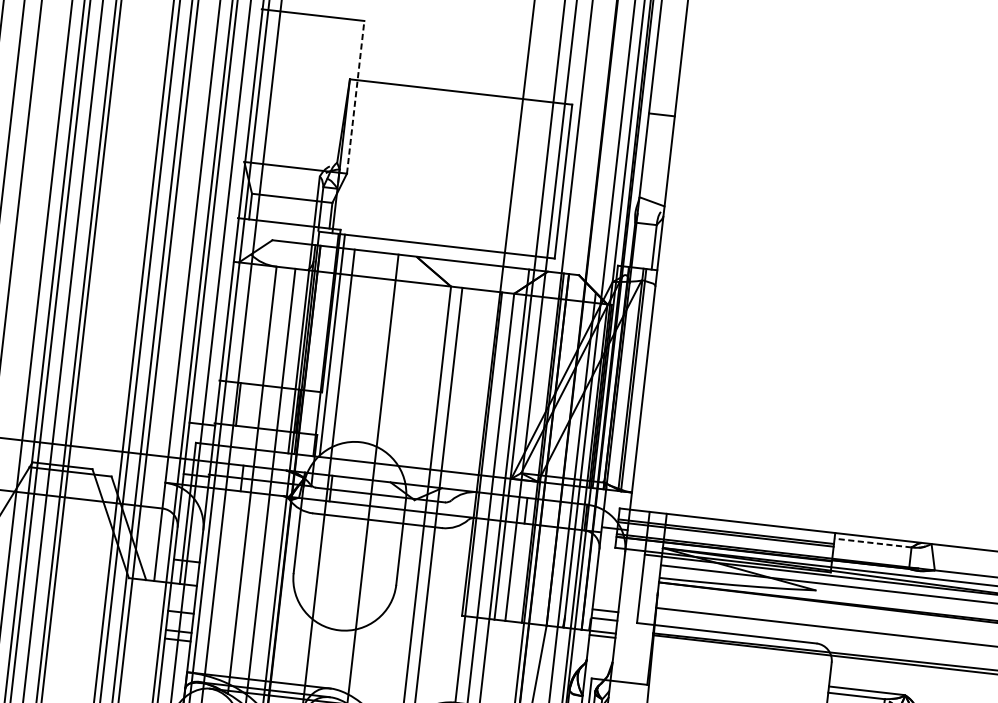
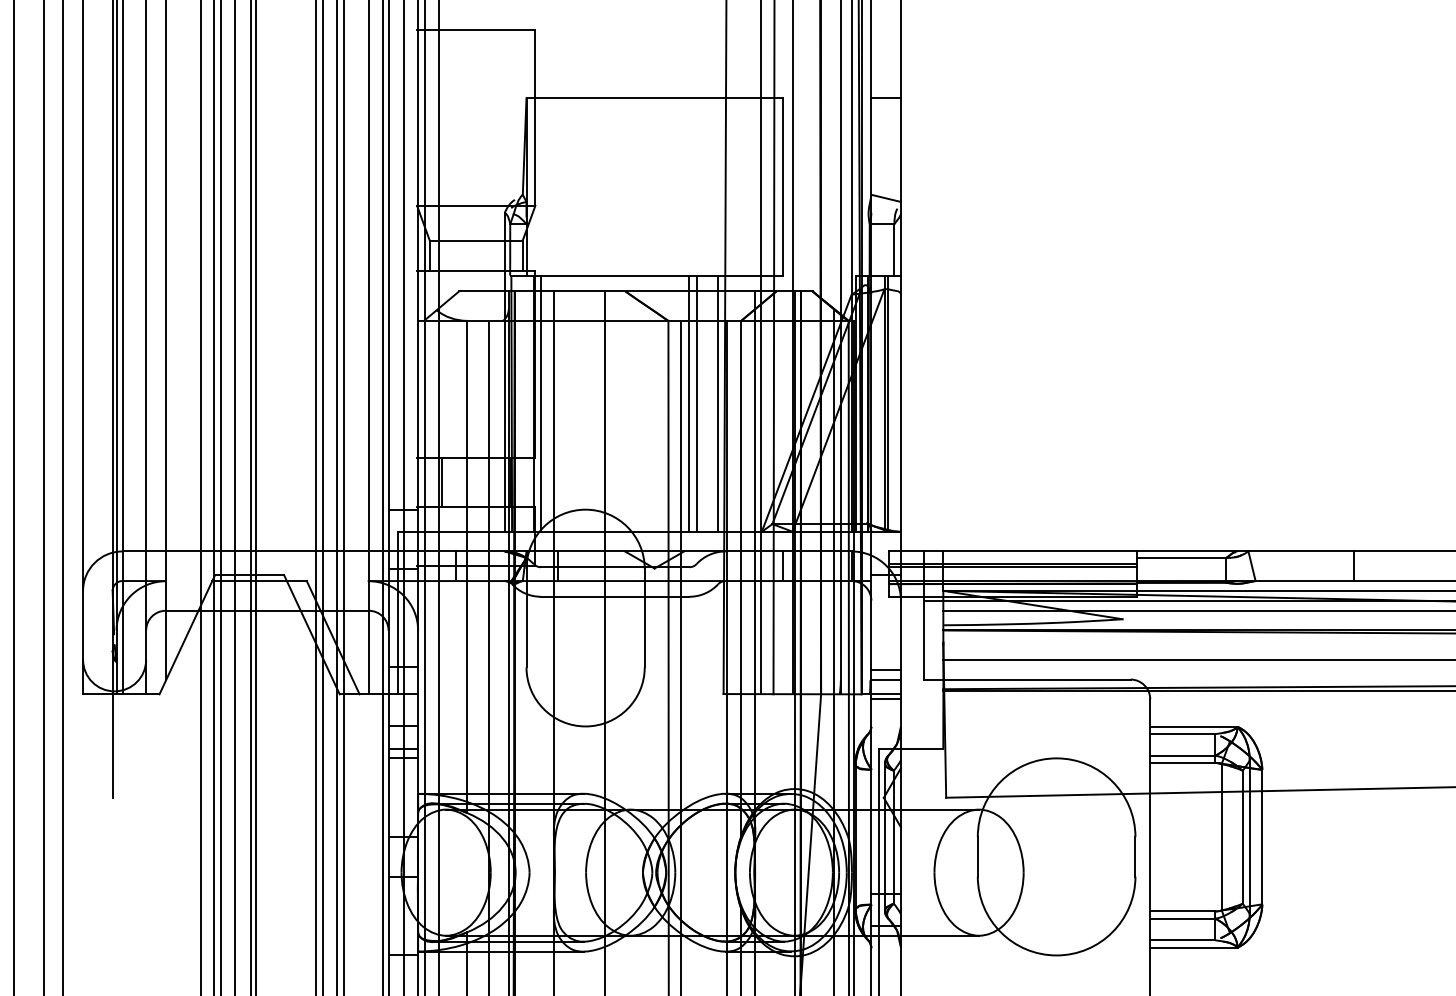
line: (355, 96) -> (535, 117), dashed -> solid
line: (461, 360) -> (689, 403), added
line: (467, 361) -> (696, 403), added
line: (486, 363) -> (718, 403), added
line: (872, 542) -> (1181, 557), dashed -> solid

